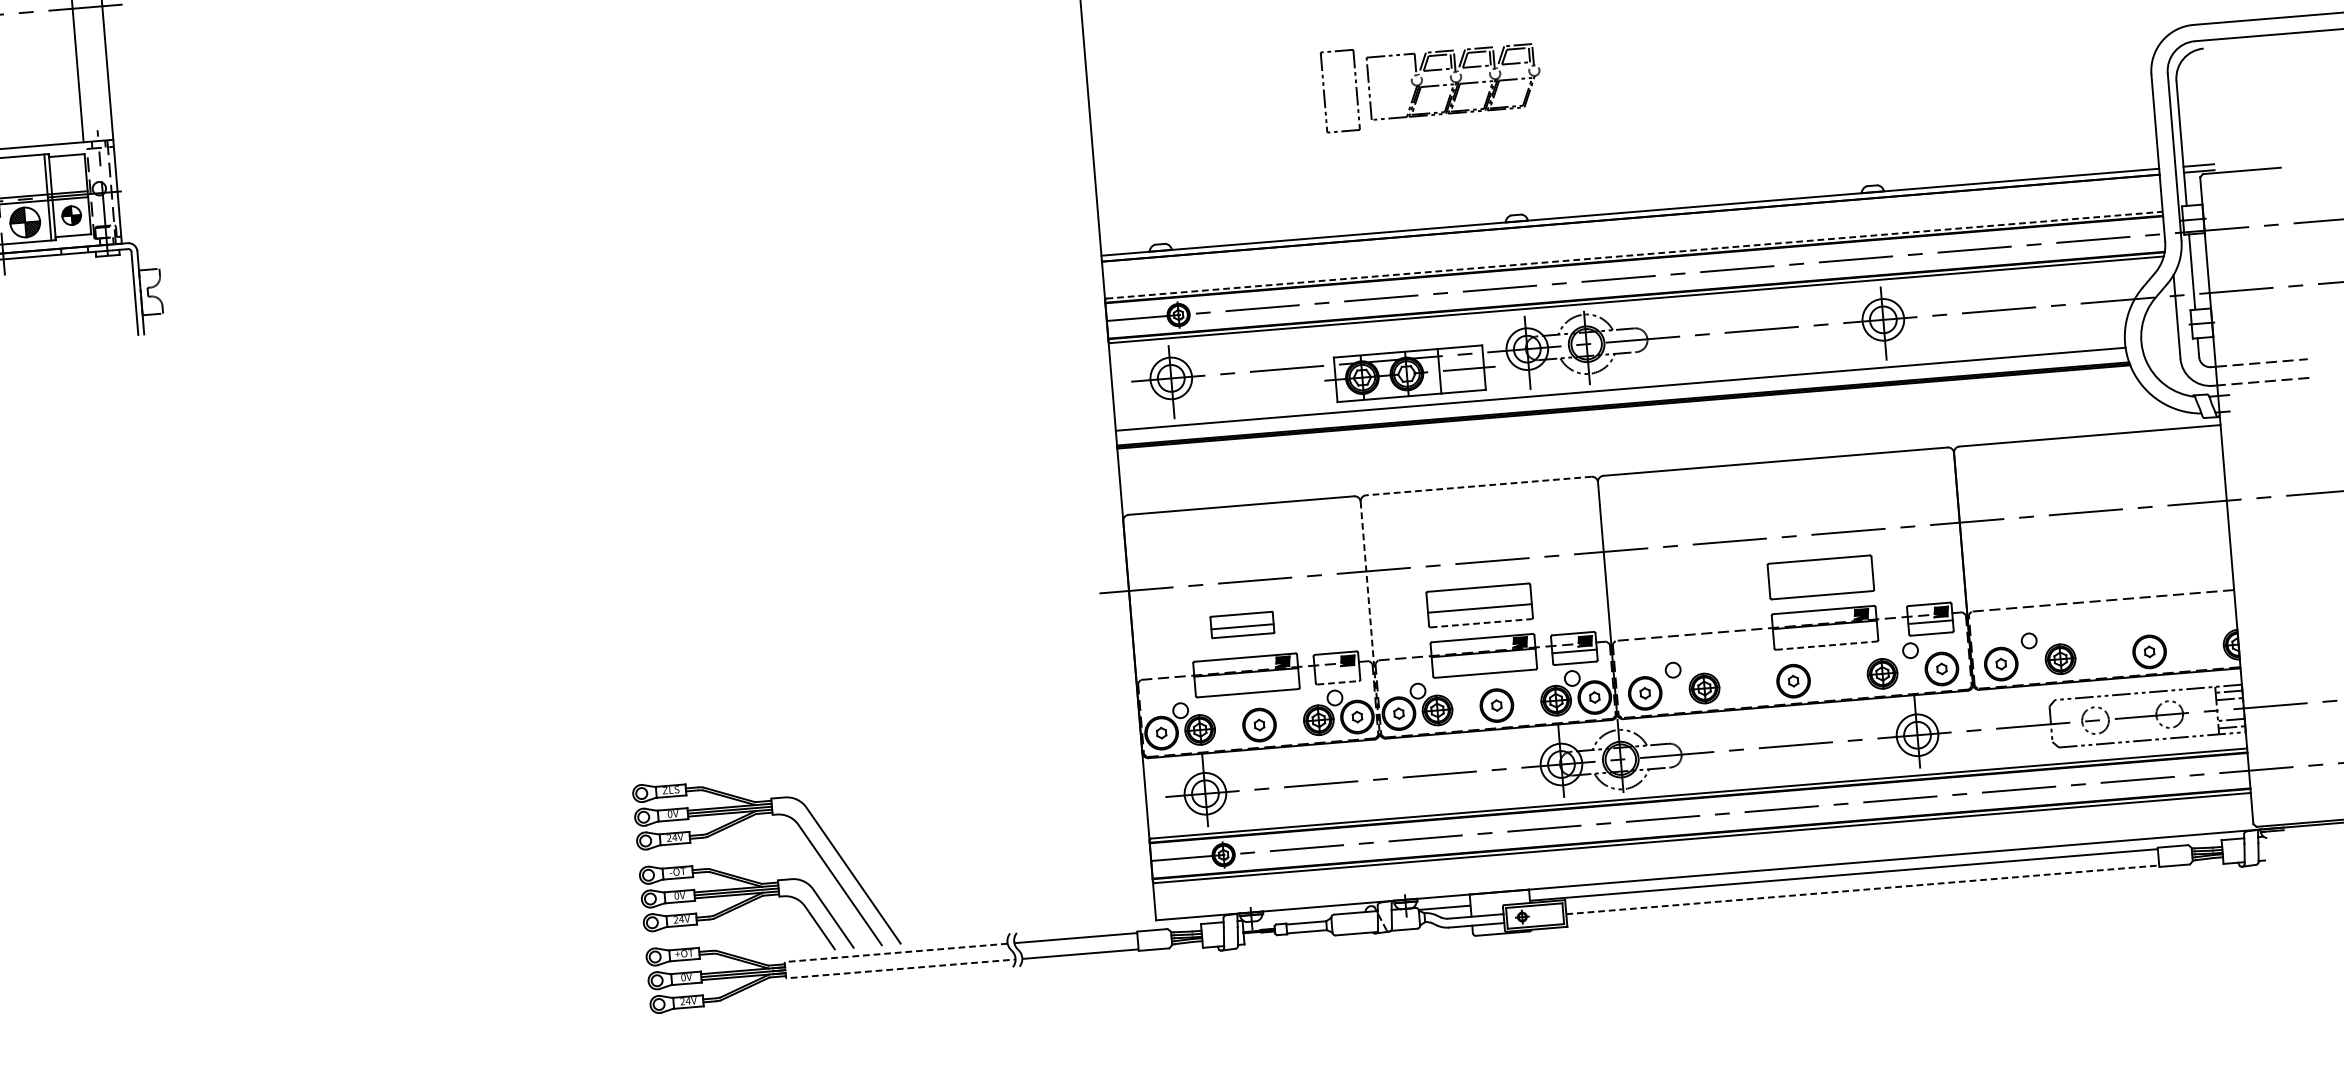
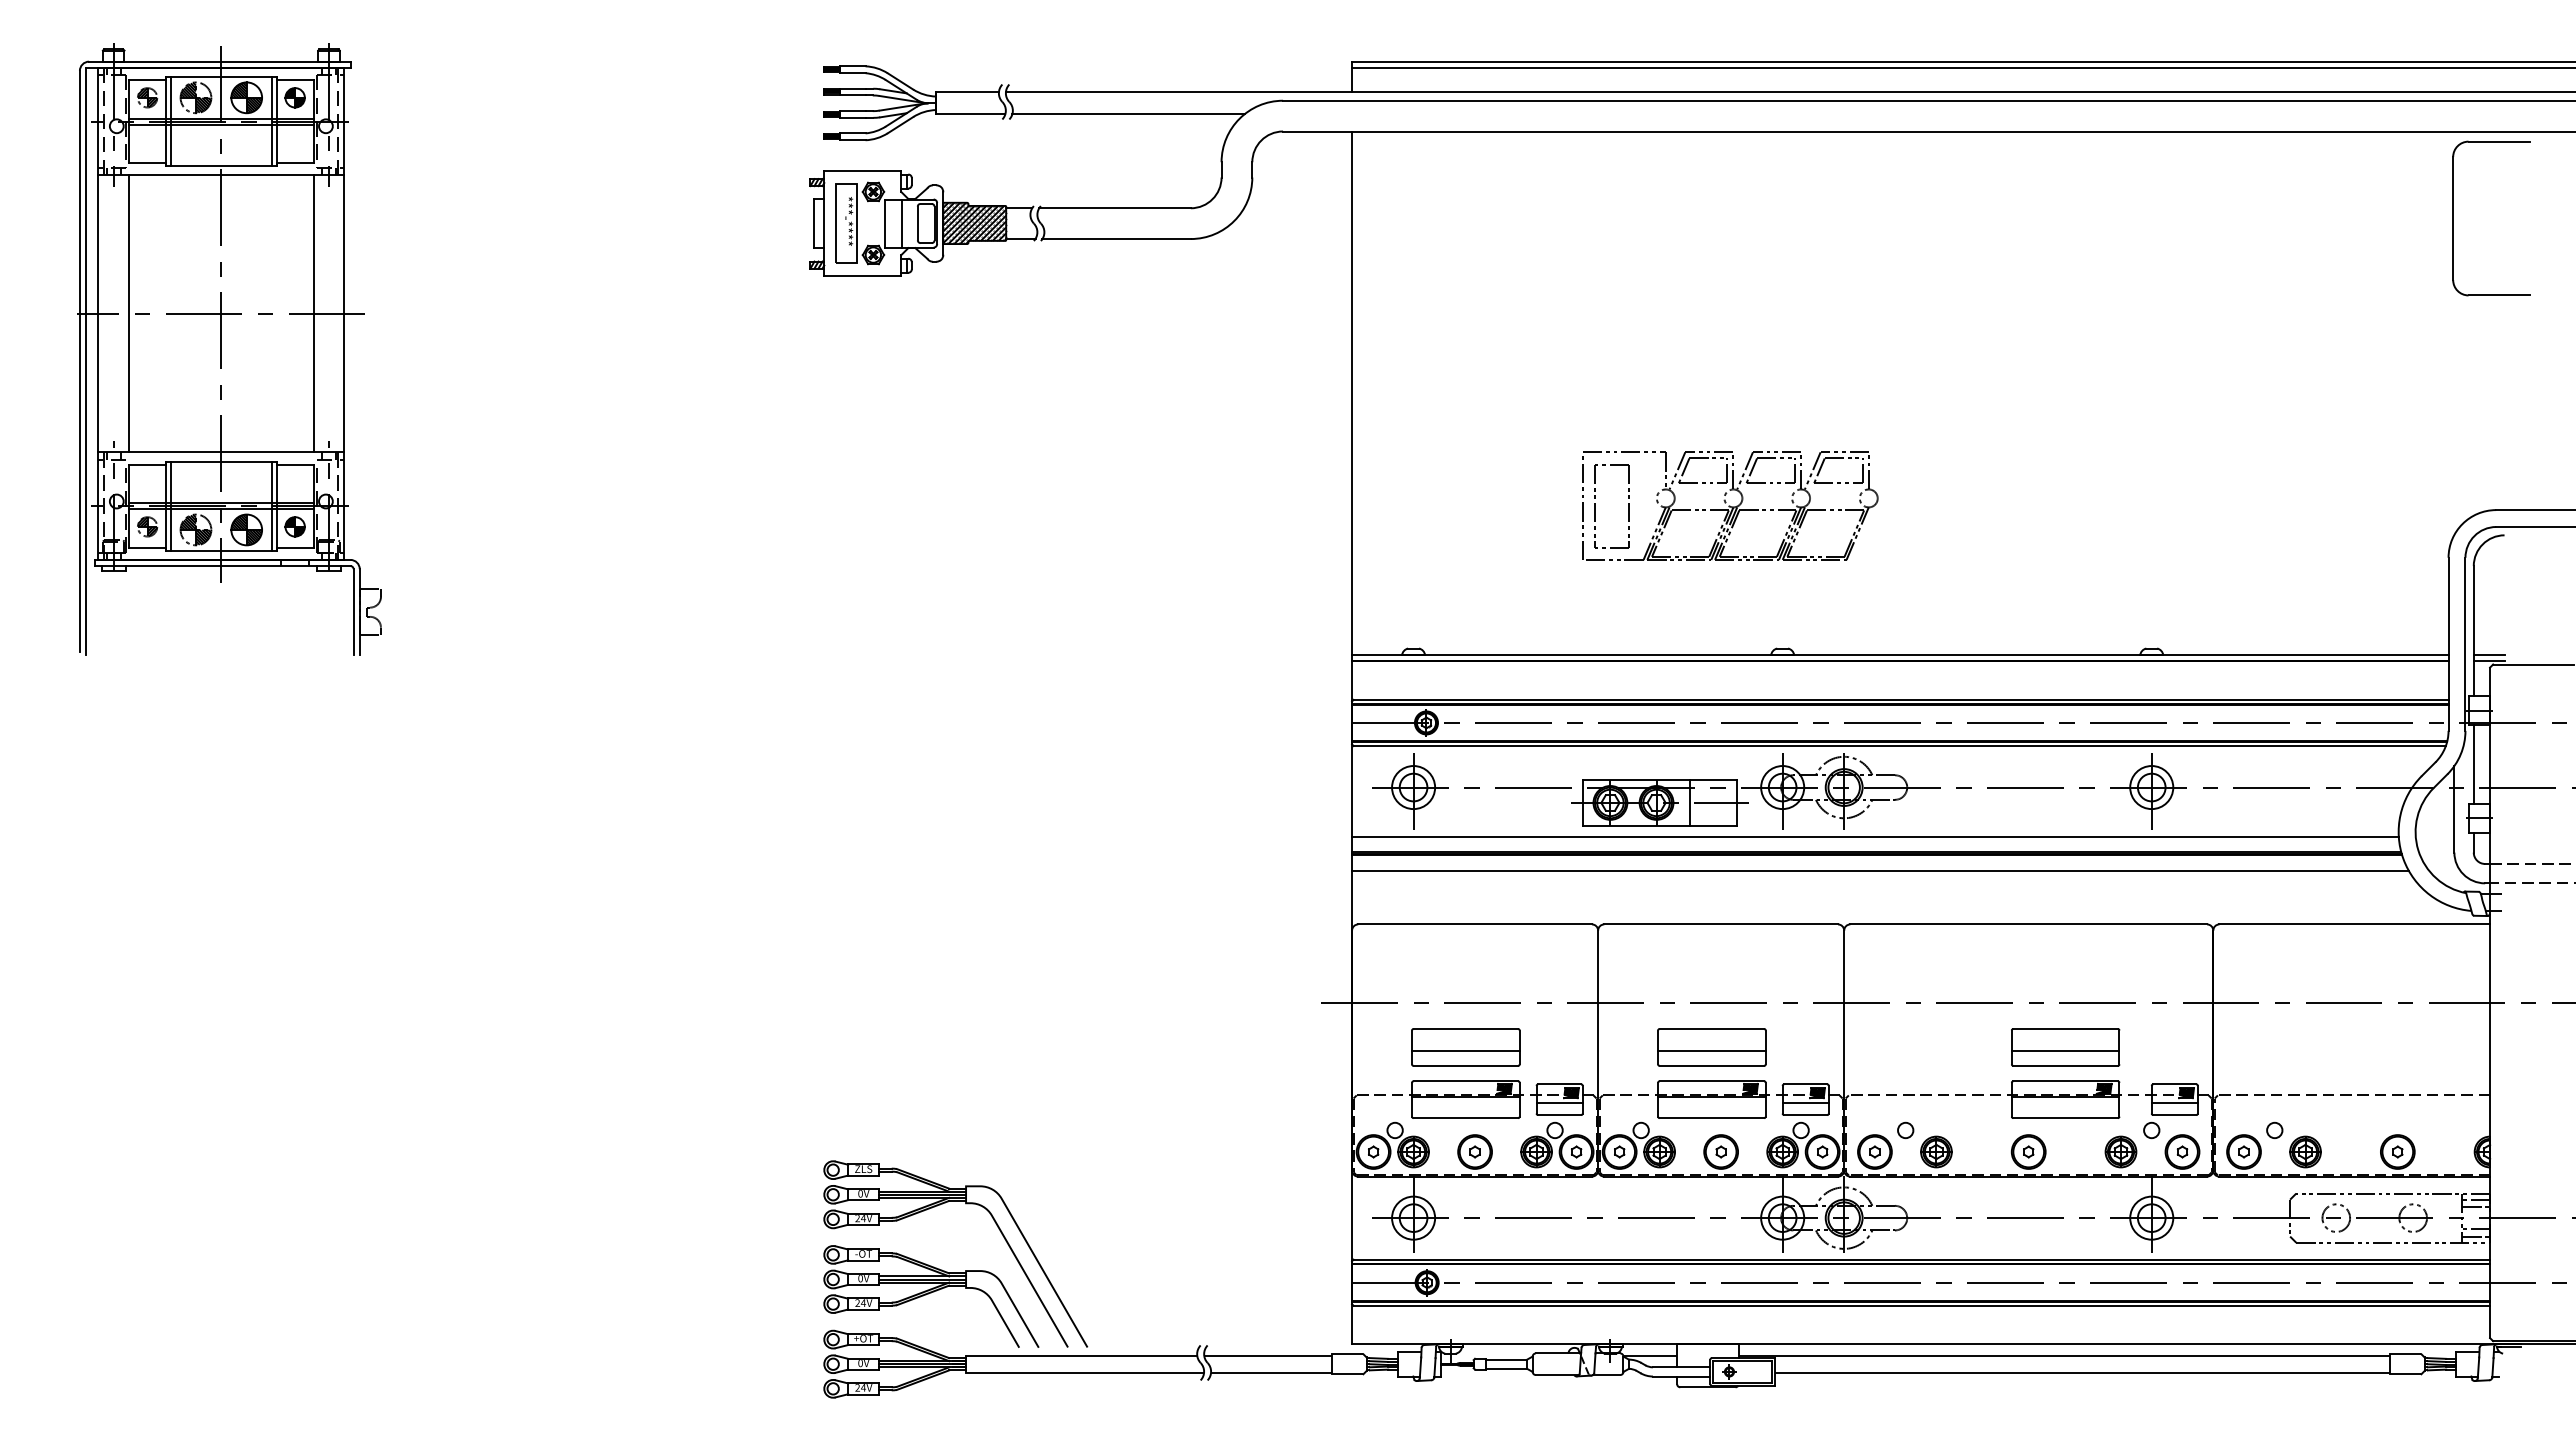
part: (1454, 81) -> (1730, 505), size x1.67
line: (1634, 254) -> (1901, 699), dashed -> solid
line: (1628, 421) -> (1880, 870), added
line: (1479, 486) -> (1721, 924), dashed -> solid
line: (1821, 580) -> (2065, 1050), added
line: (1370, 617) -> (1598, 1050), dashed -> solid
line: (1481, 622) -> (1712, 1065), dashed -> solid
part: (1241, 625) -> (1465, 1047), size x1.67
line: (1827, 645) -> (2066, 1118), dashed -> solid
line: (1337, 670) -> (1559, 1102), added
line: (1338, 683) -> (1559, 1115), dashed -> solid
line: (1862, 889) -> (2082, 1372), dashed -> solid
line: (786, 973) -> (966, 1367), dashed -> solid

